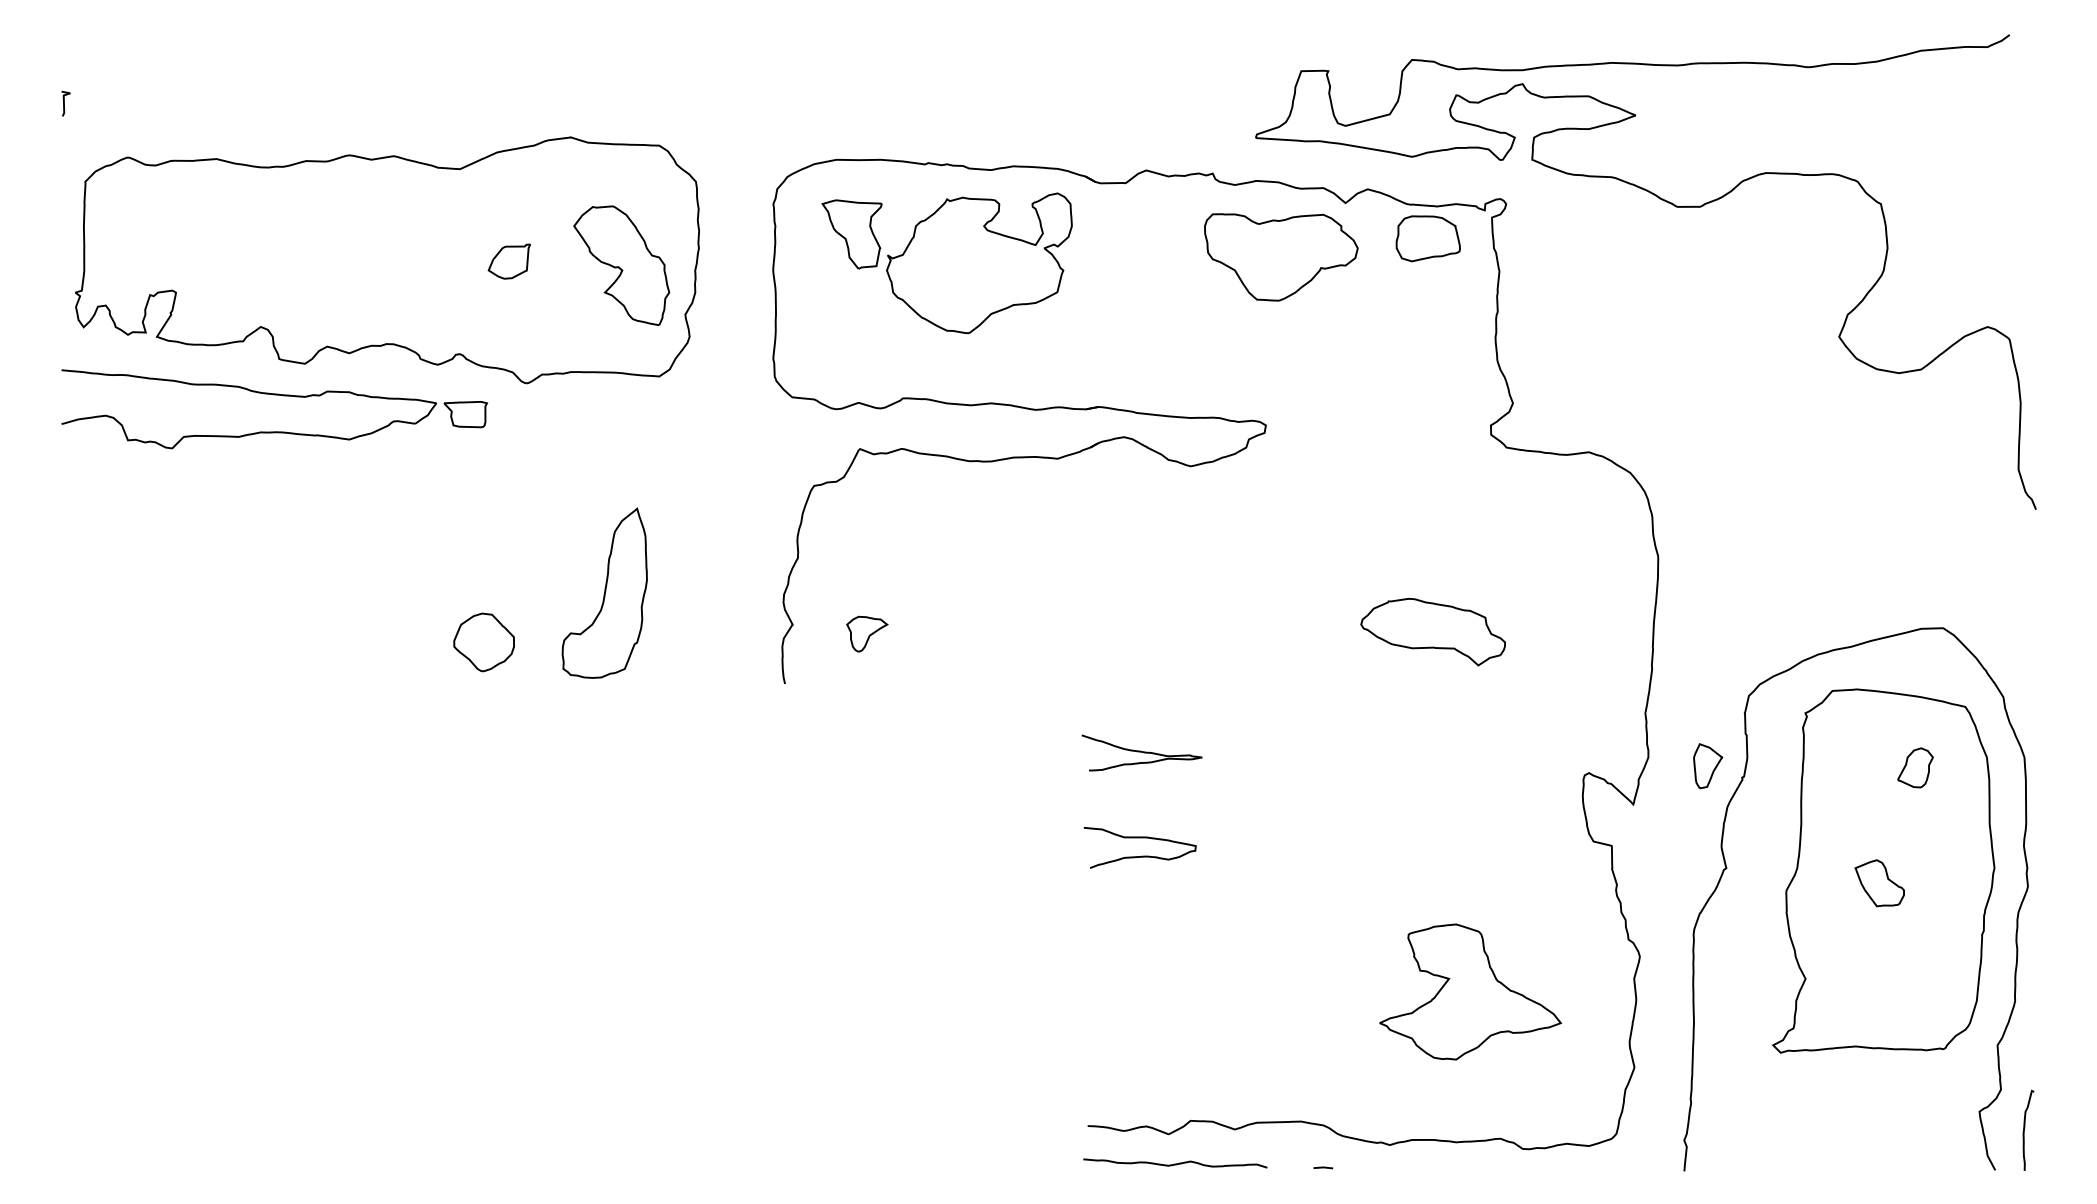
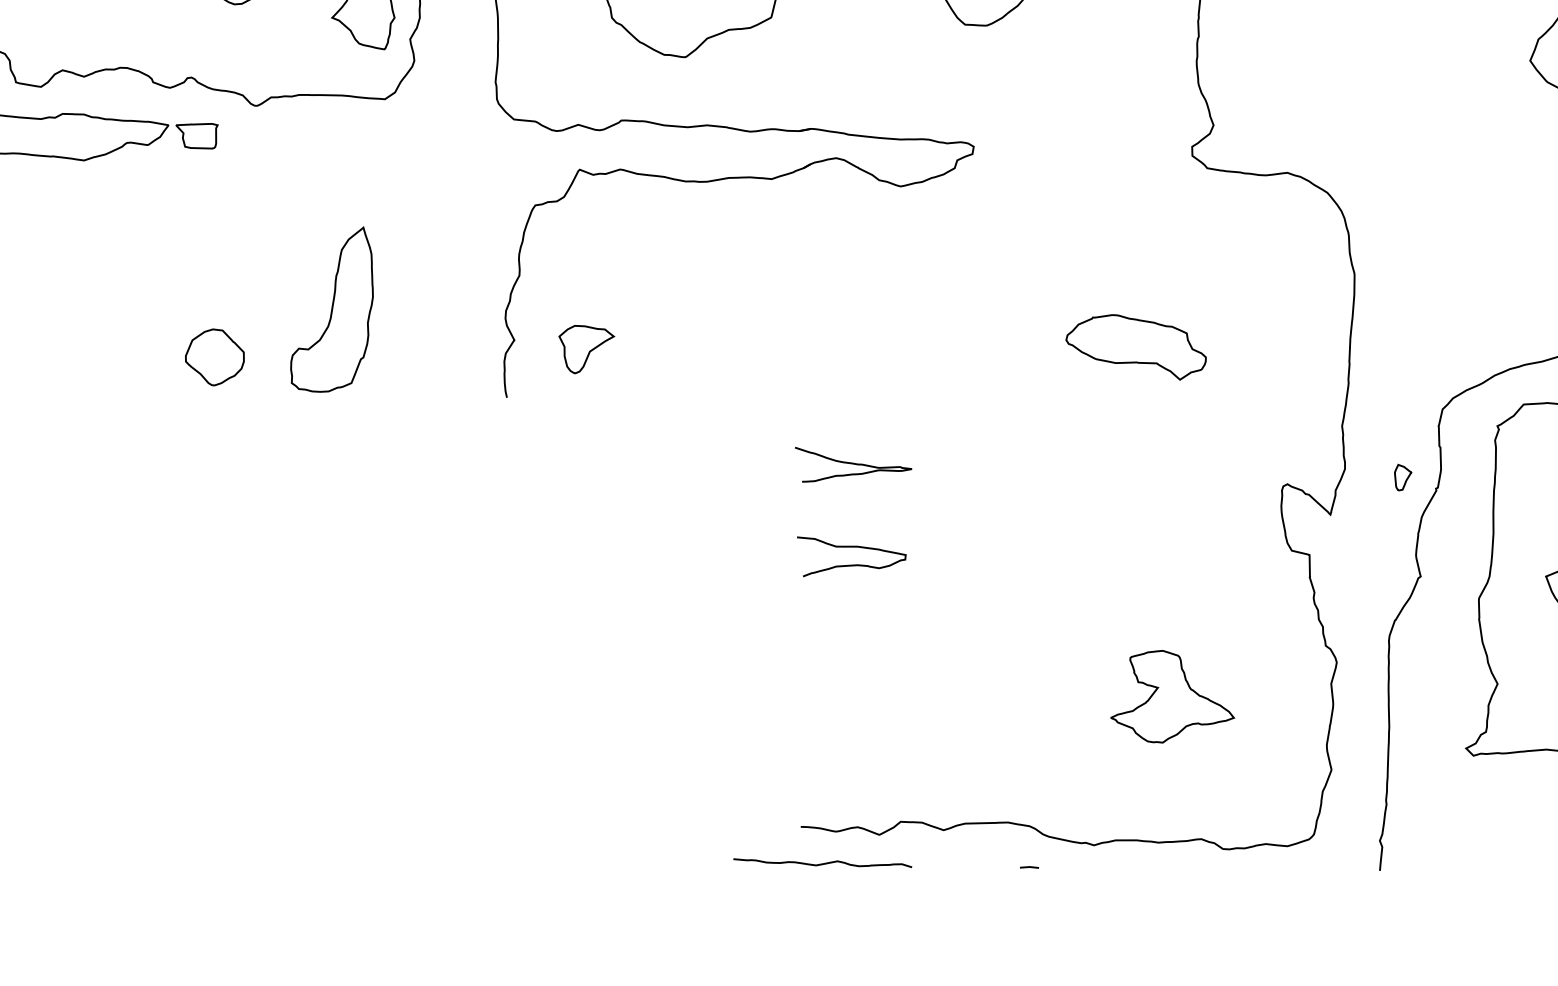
part: (867, 633) -> (587, 348), size x1.4
part: (1708, 766) -> (1403, 477), size x0.6
part: (1470, 991) -> (1172, 696), size x0.7
curve: (1175, 1163) -> (822, 863), moved

